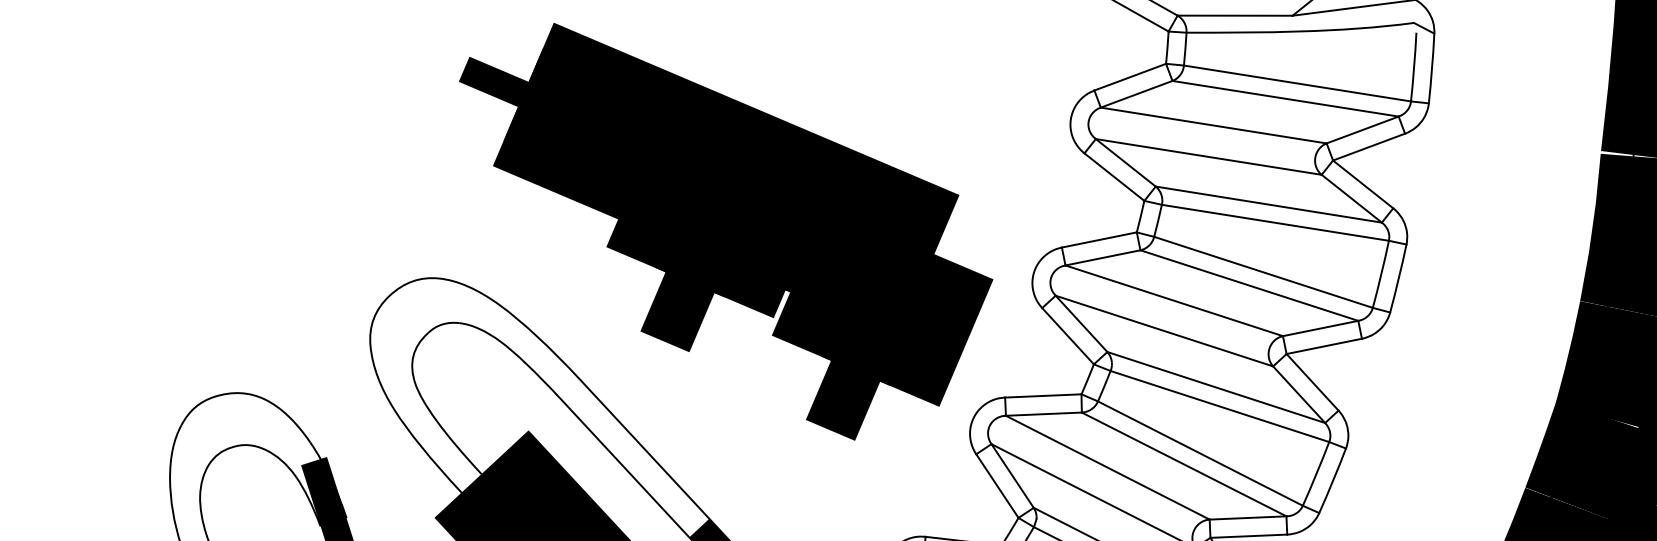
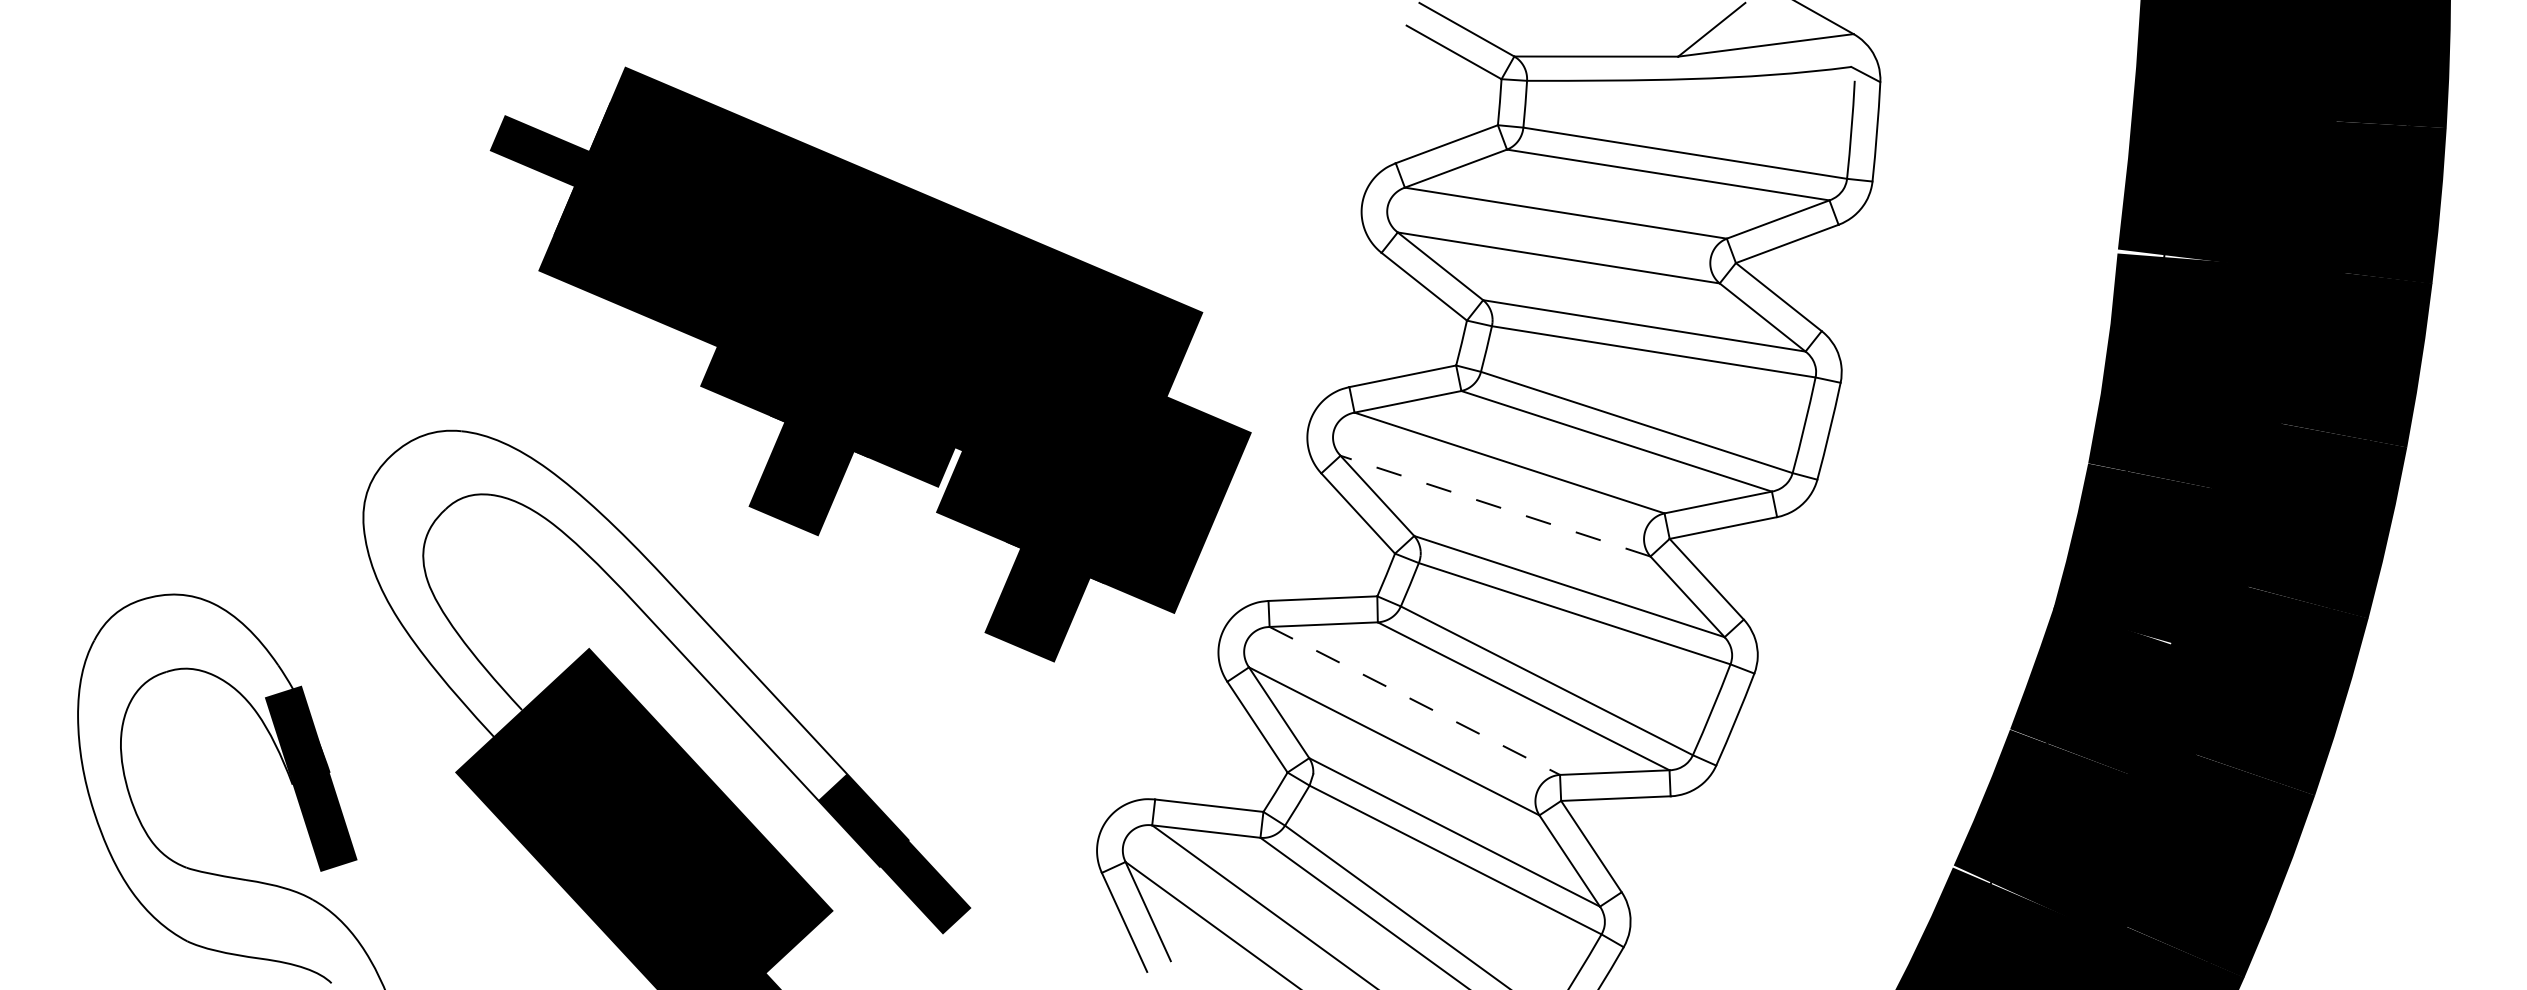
line: (1164, 331) -> (1495, 506), solid -> dashed
line: (1107, 467) -> (1414, 700), solid -> dashed

